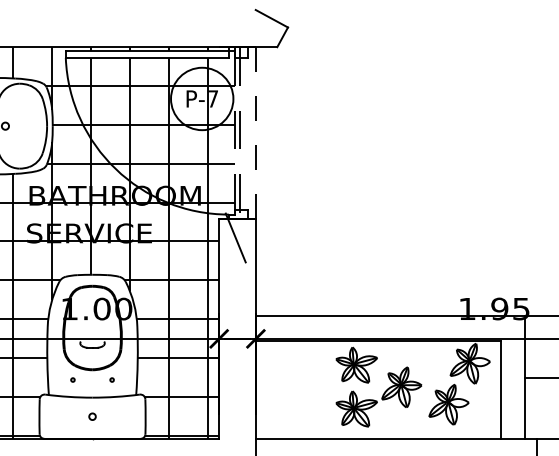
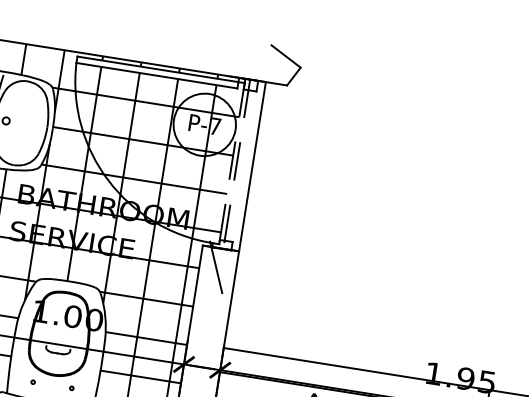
line: (255, 132) -> (252, 166), dashed -> solid

